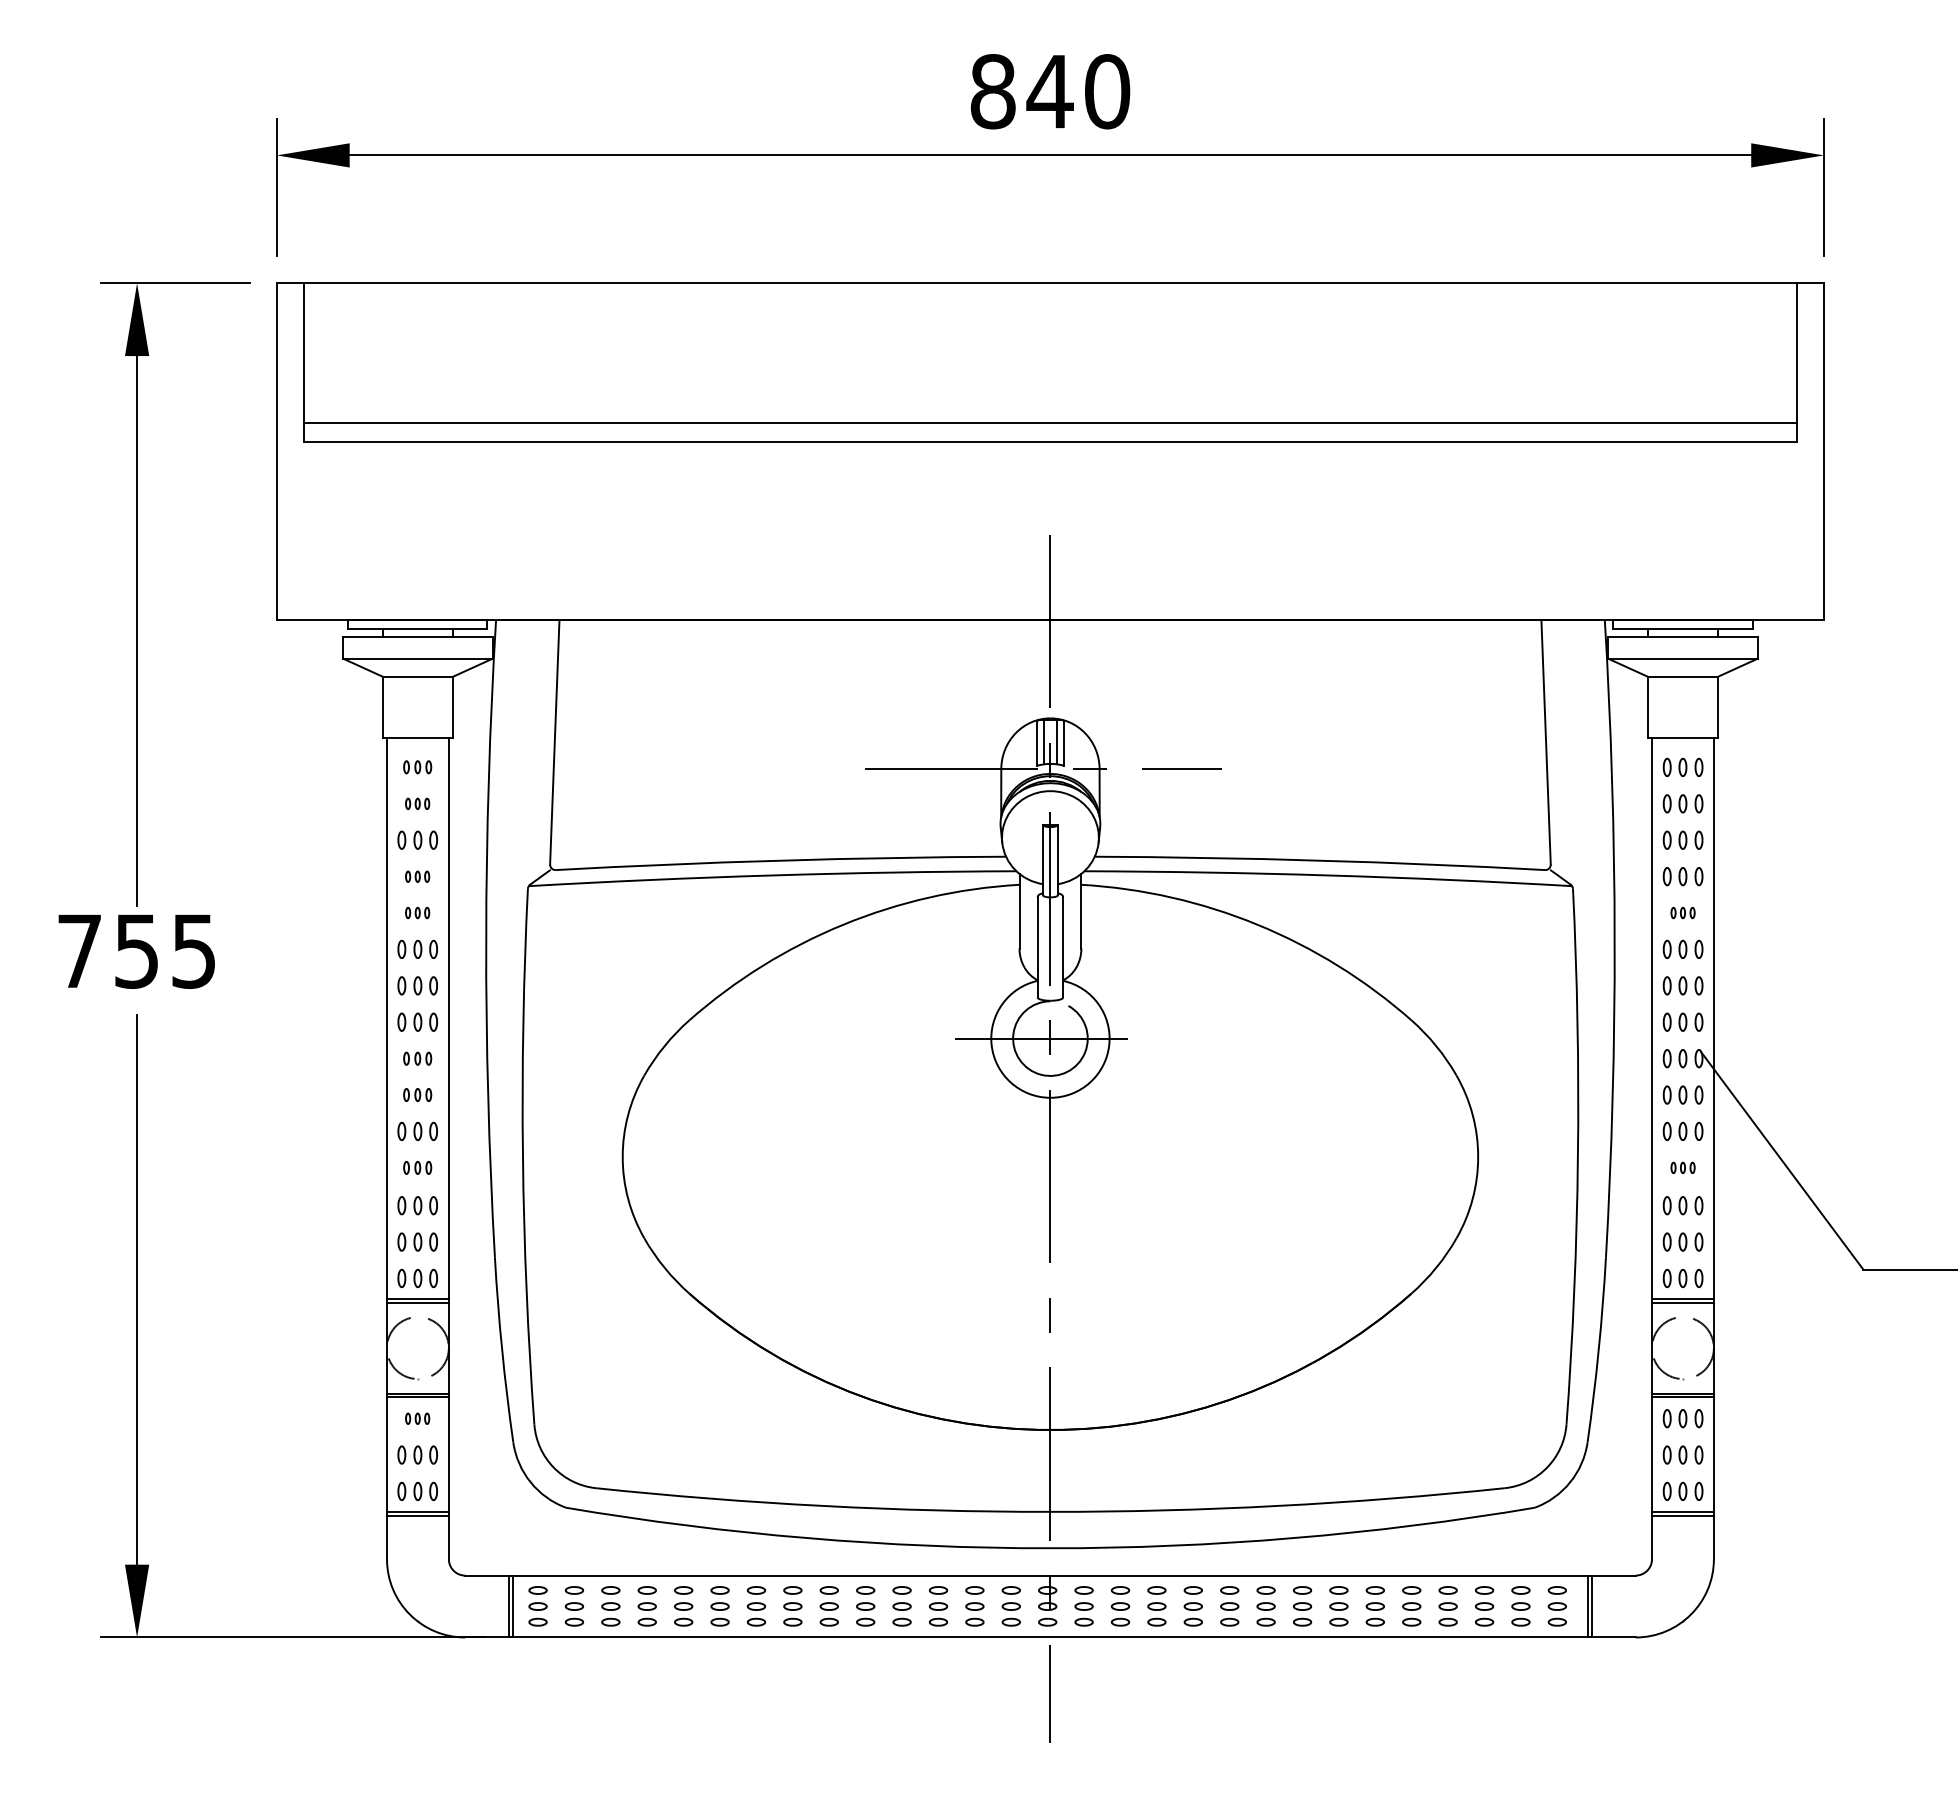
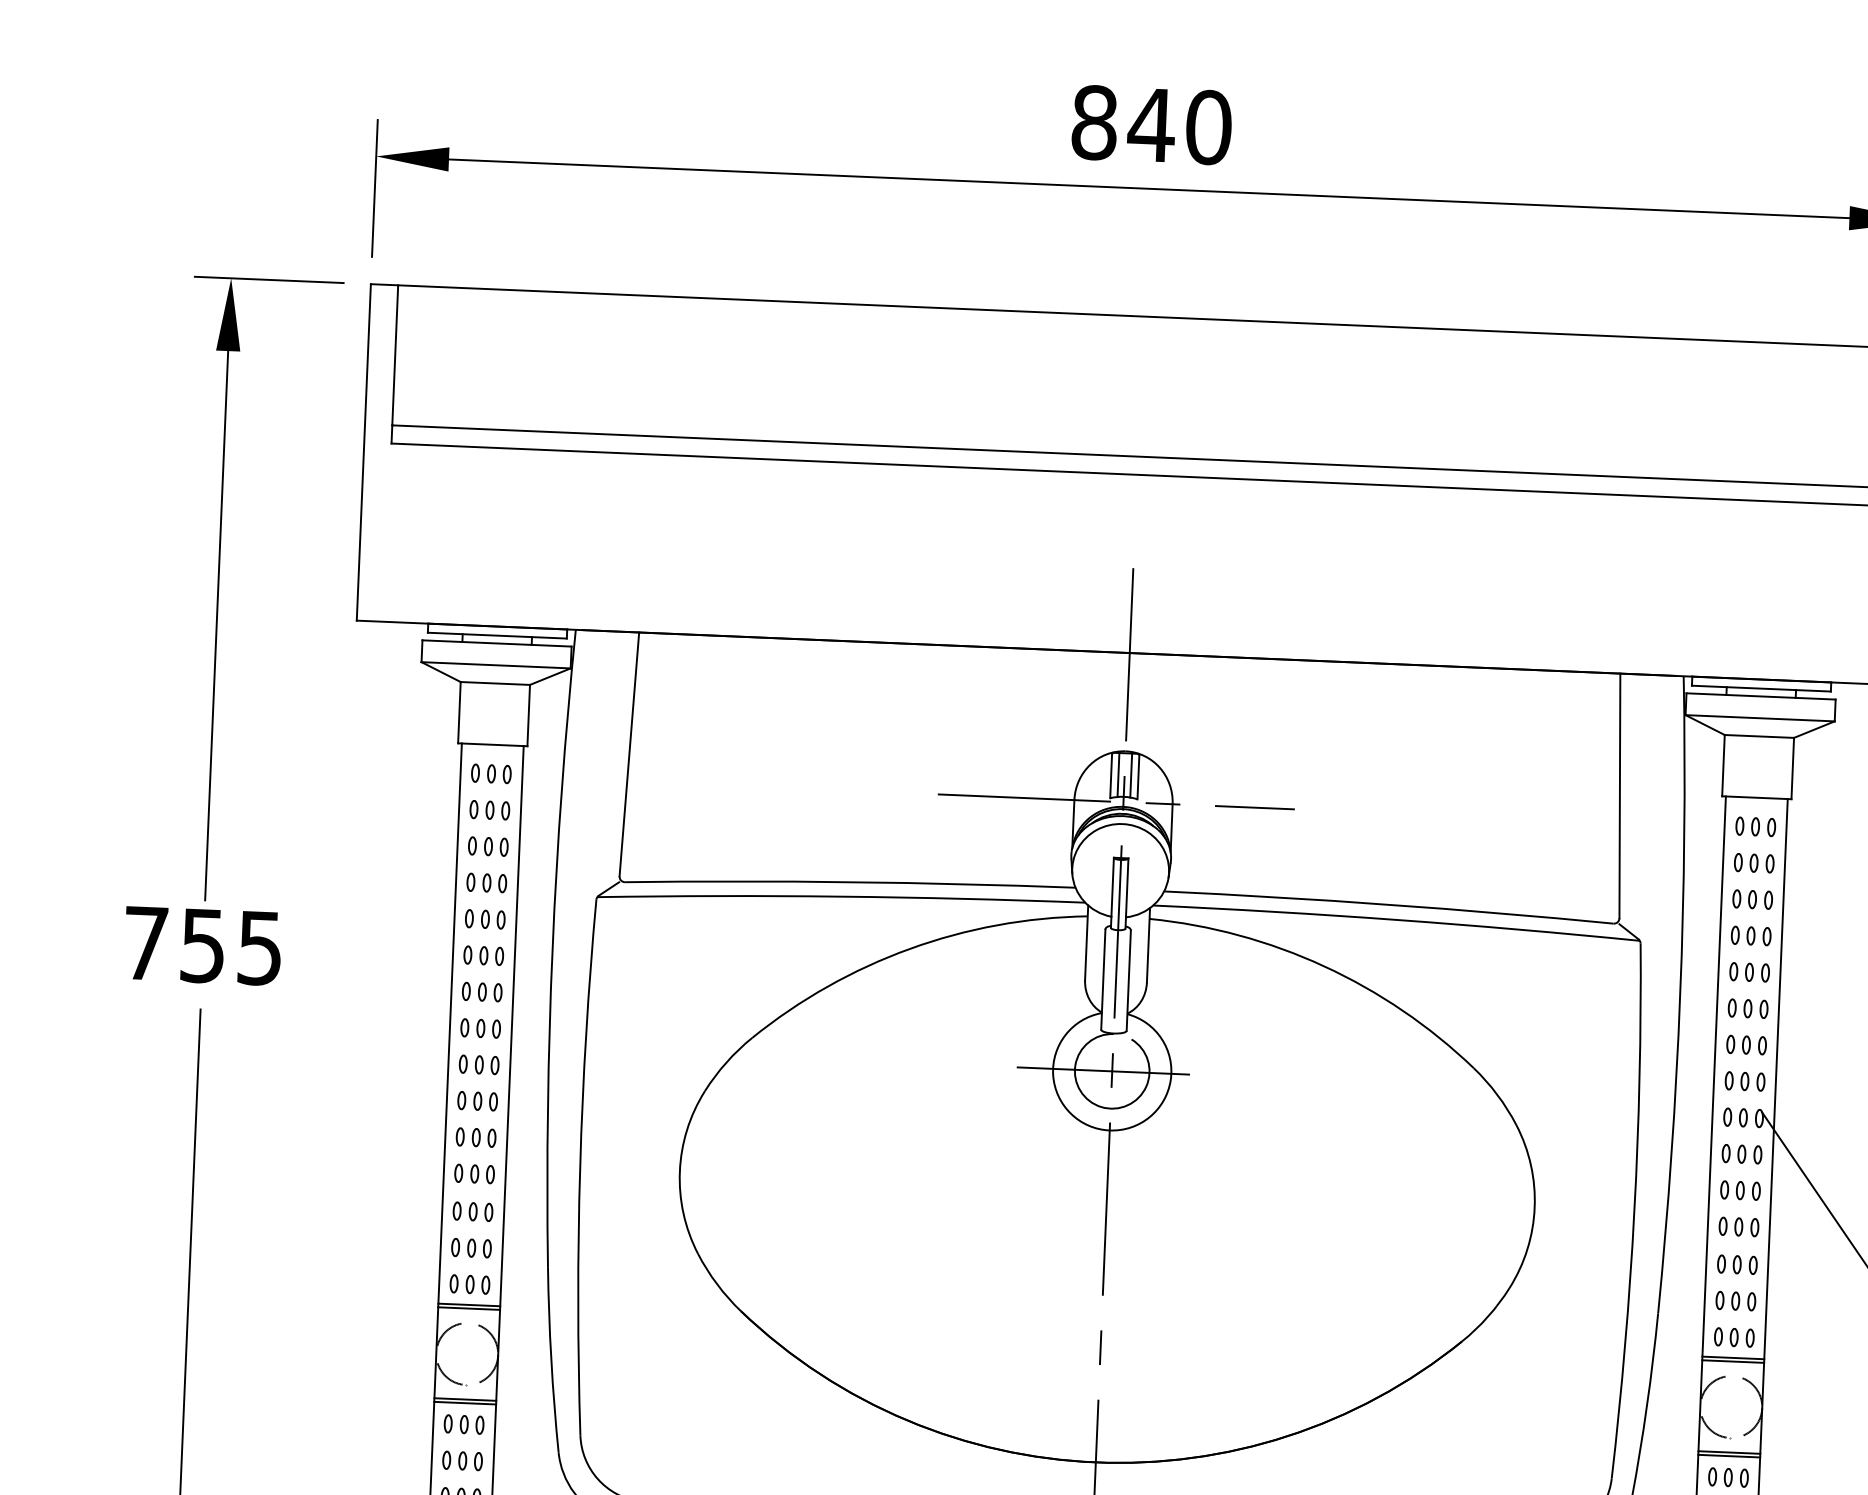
part: (417, 766) -> (491, 772), size x1.43
part: (417, 803) -> (489, 809), size x1.67
part: (417, 876) -> (486, 882), size x1.67
part: (417, 912) -> (485, 918), size x1.67
part: (1682, 912) -> (1749, 971), size x1.67
part: (417, 1058) -> (478, 1064), size x1.43
part: (417, 1094) -> (477, 1100), size x1.43
part: (417, 1167) -> (474, 1173), size x1.43
part: (1682, 1167) -> (1738, 1226), size x1.67
part: (417, 1418) -> (463, 1424), size x1.67

